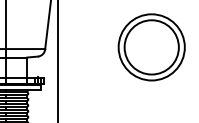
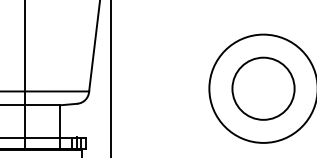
circle: (151, 47) -> (263, 88), size x0.7

